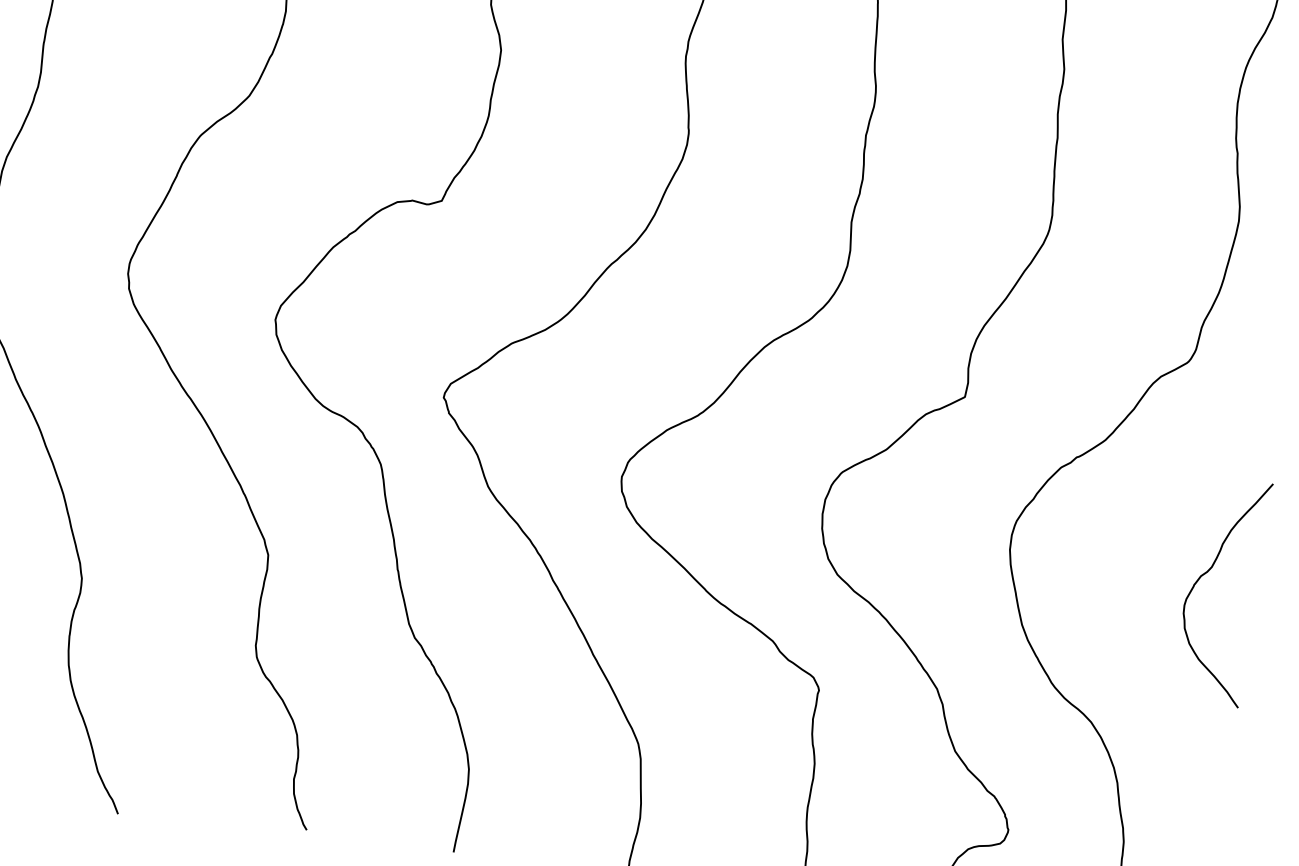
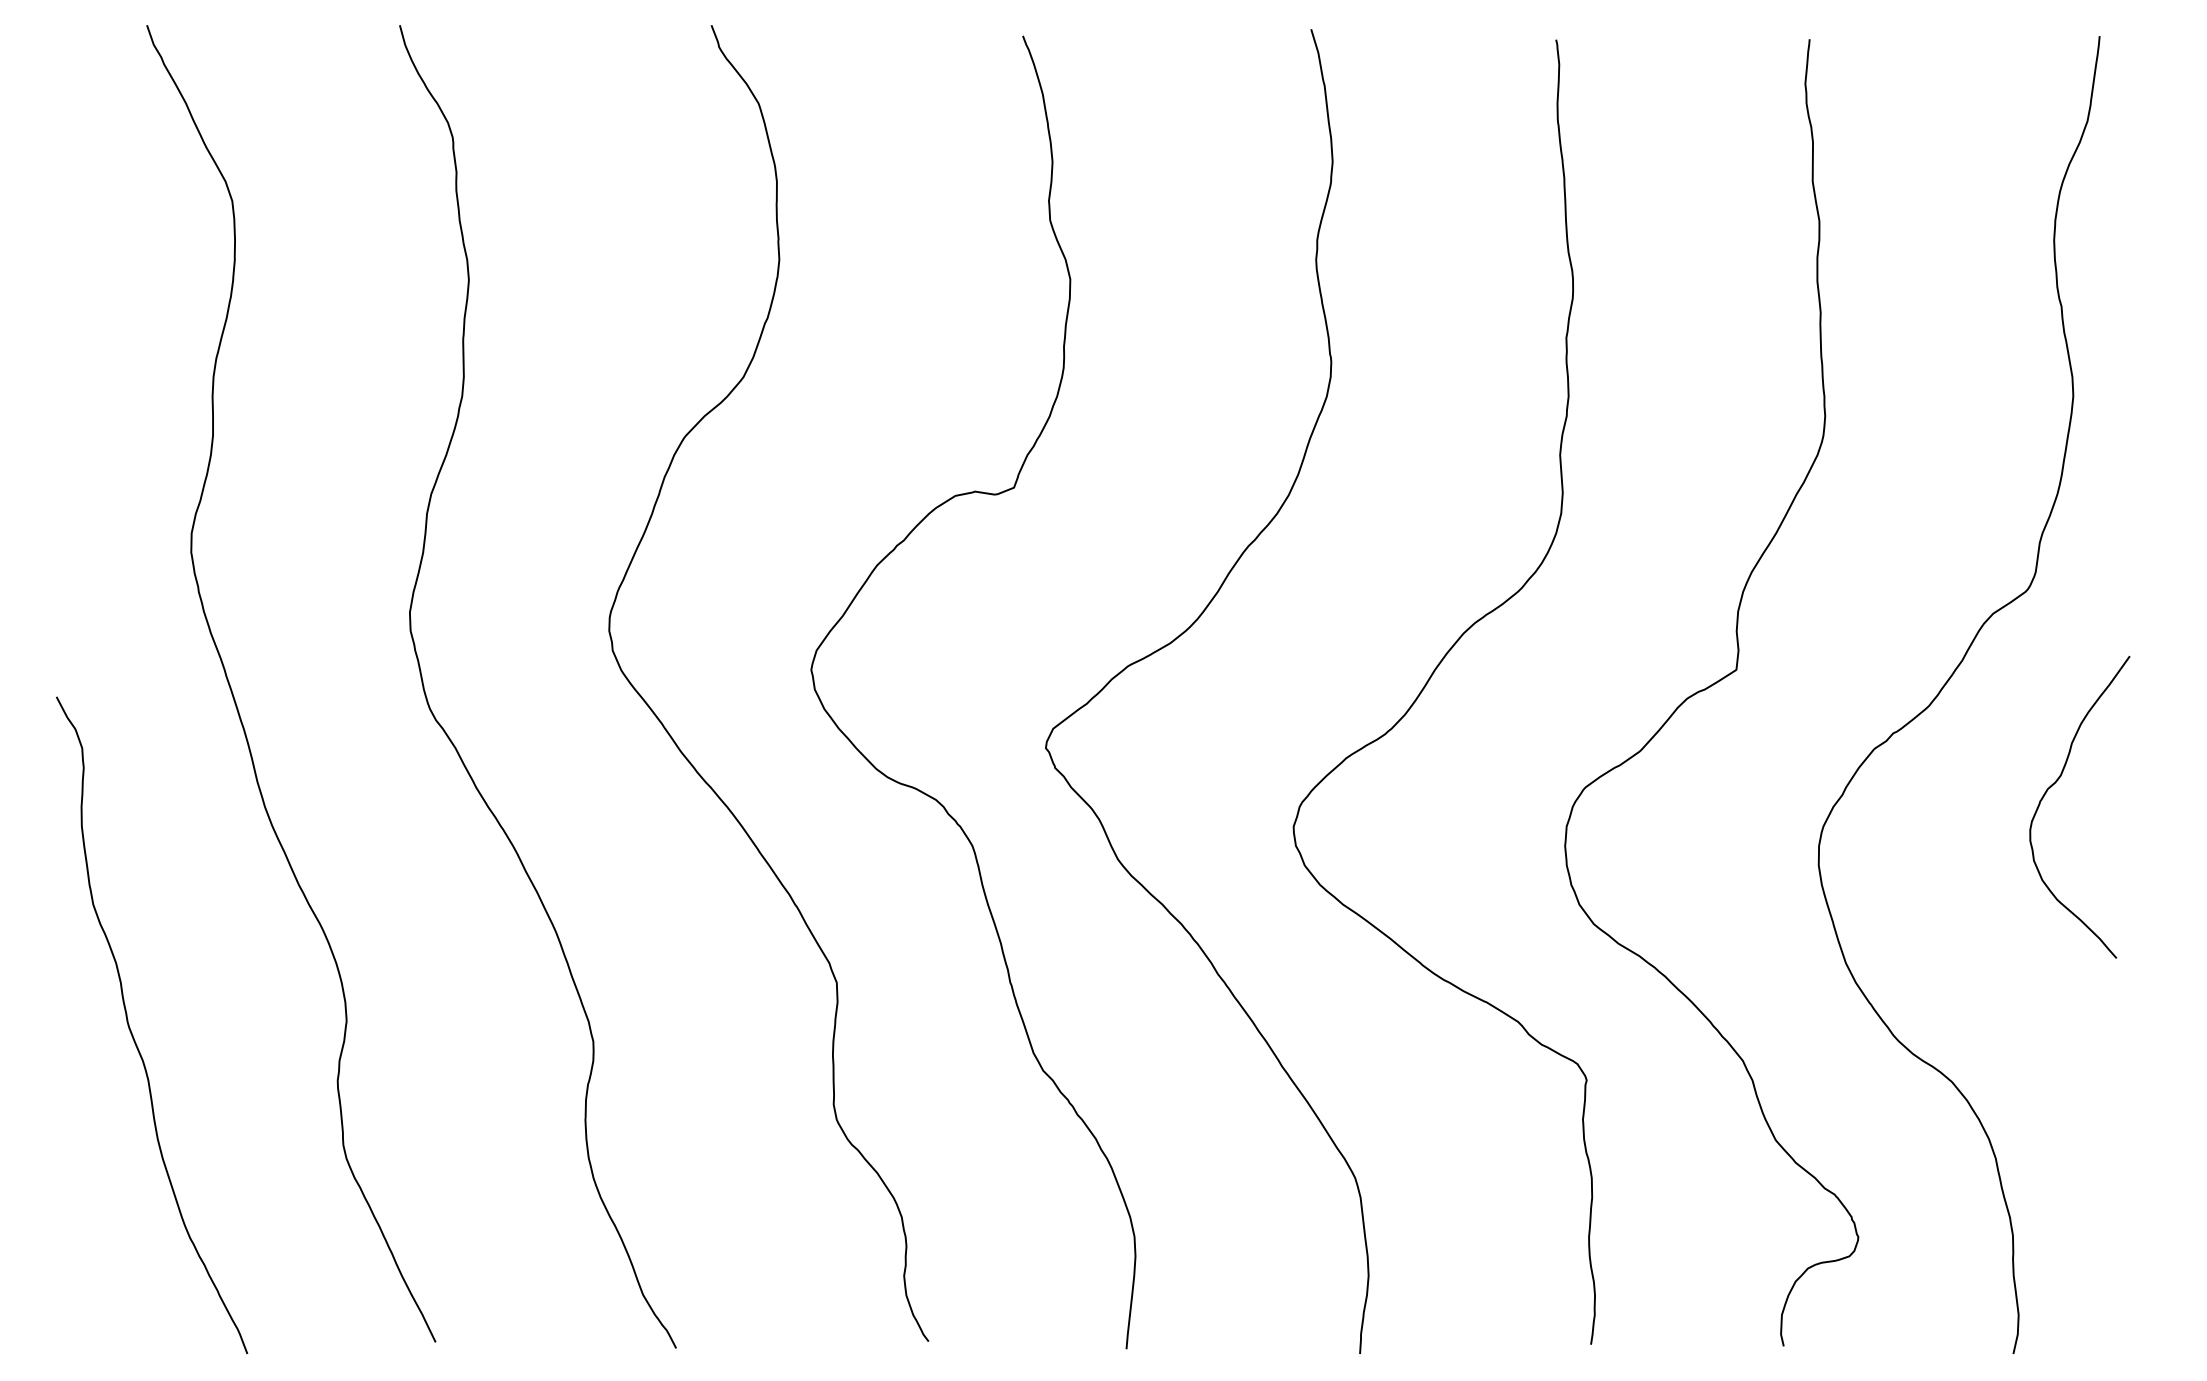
curve: (1208, 571) -> (2056, 782), moved

